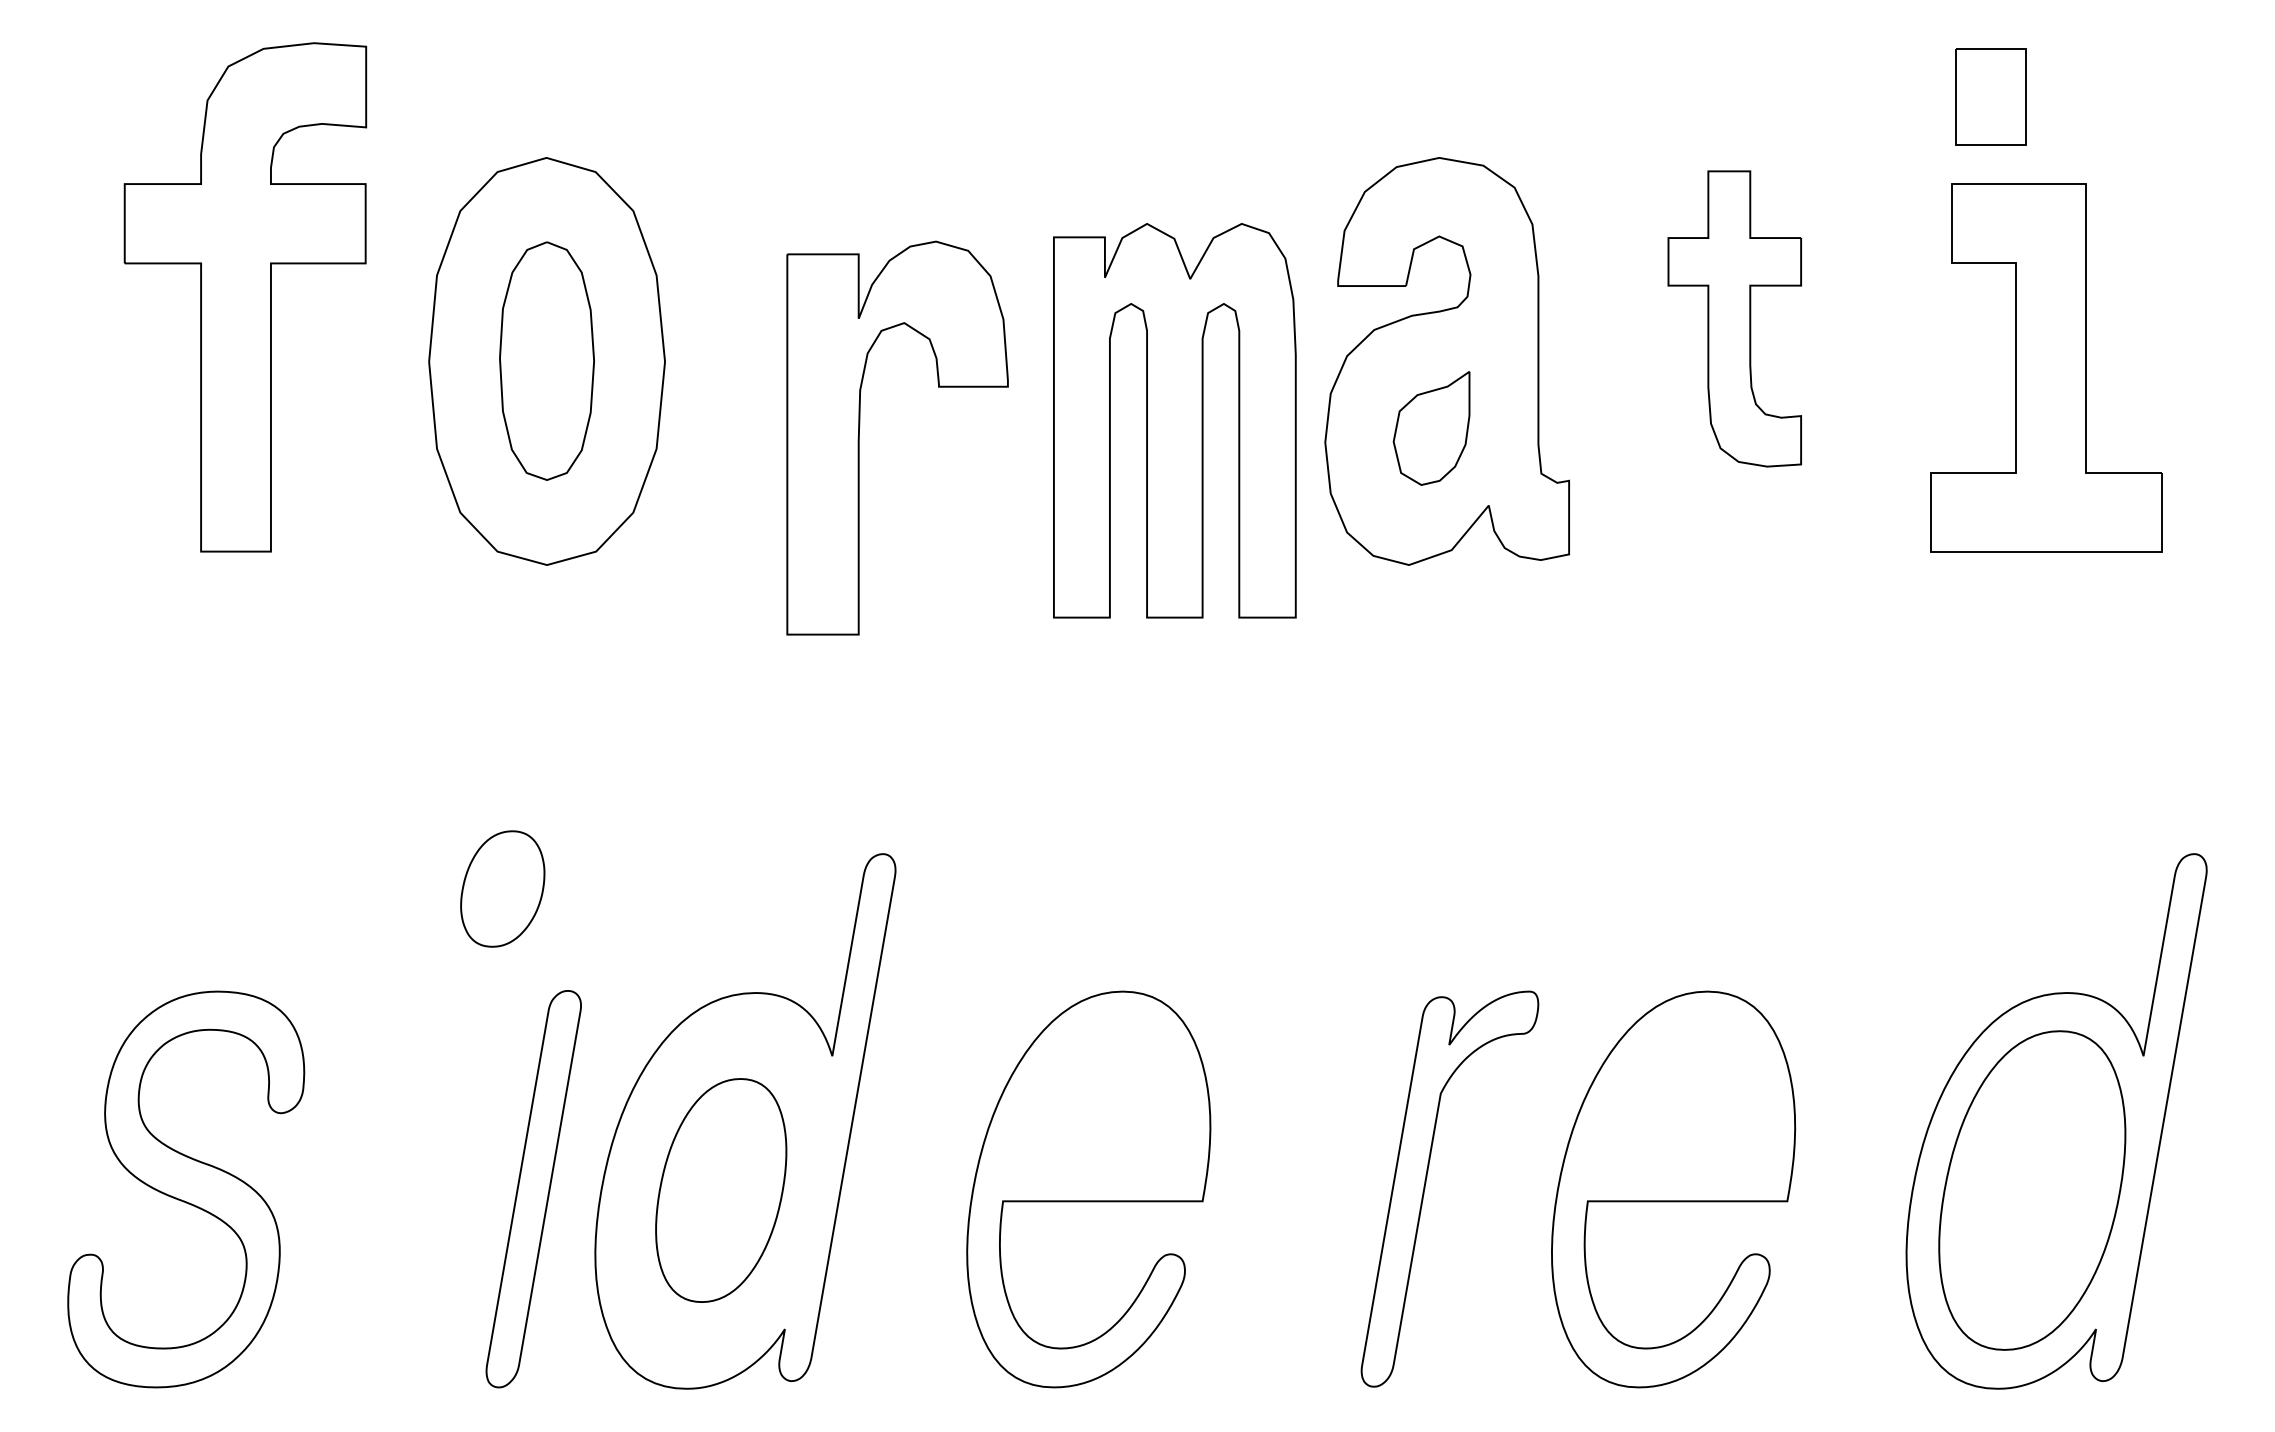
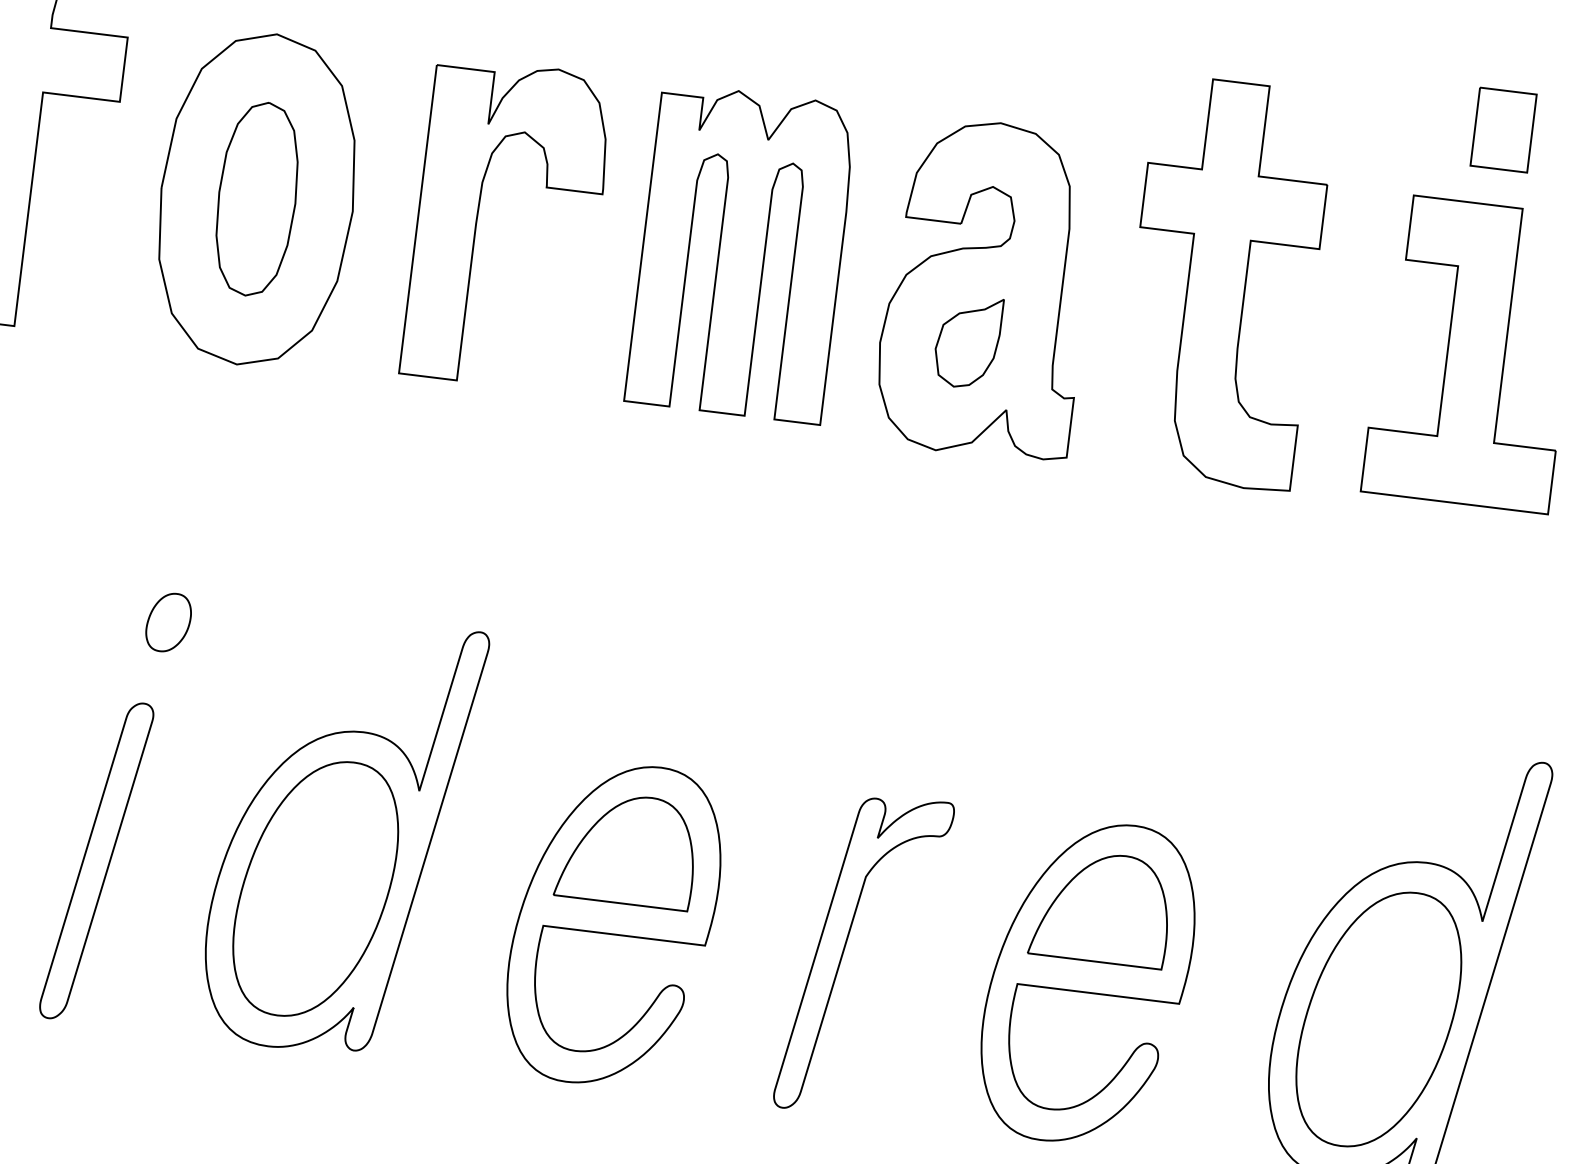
part: (1990, 96) -> (1503, 129), moved
part: (1734, 318) -> (1224, 282), size x1.67
part: (1174, 420) -> (741, 253), moved
part: (859, 437) -> (477, 220), moved
part: (502, 888) -> (168, 622), size x0.62
part: (1094, 1095) -> (627, 849), added
part: (1679, 1095) -> (1102, 907), added
part: (1426, 1183) -> (845, 948), moved
part: (533, 1189) -> (96, 861), moved
part: (721, 1190) -> (316, 888), size x1.43

